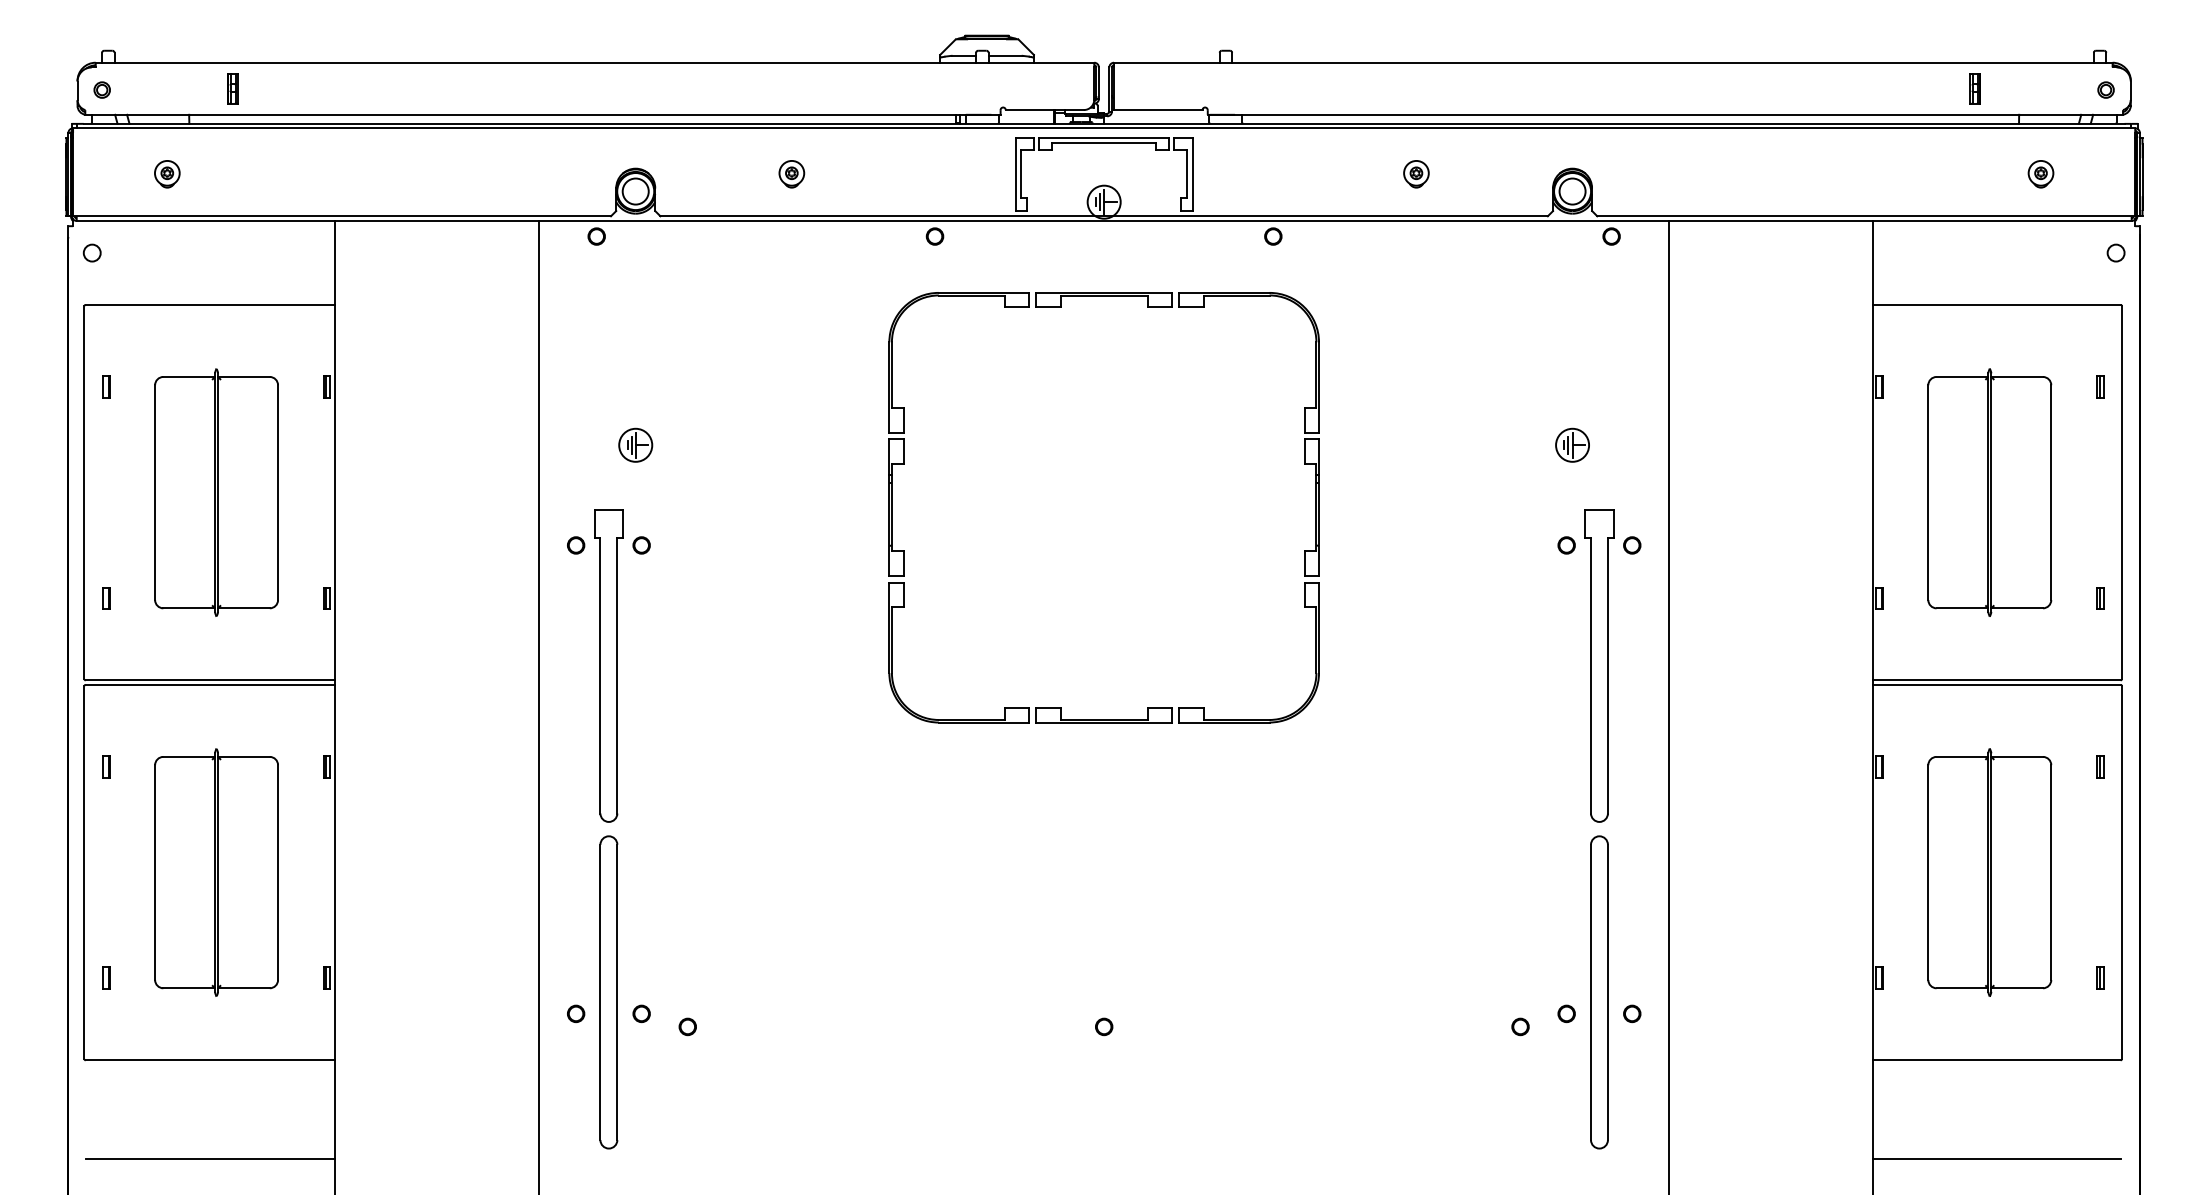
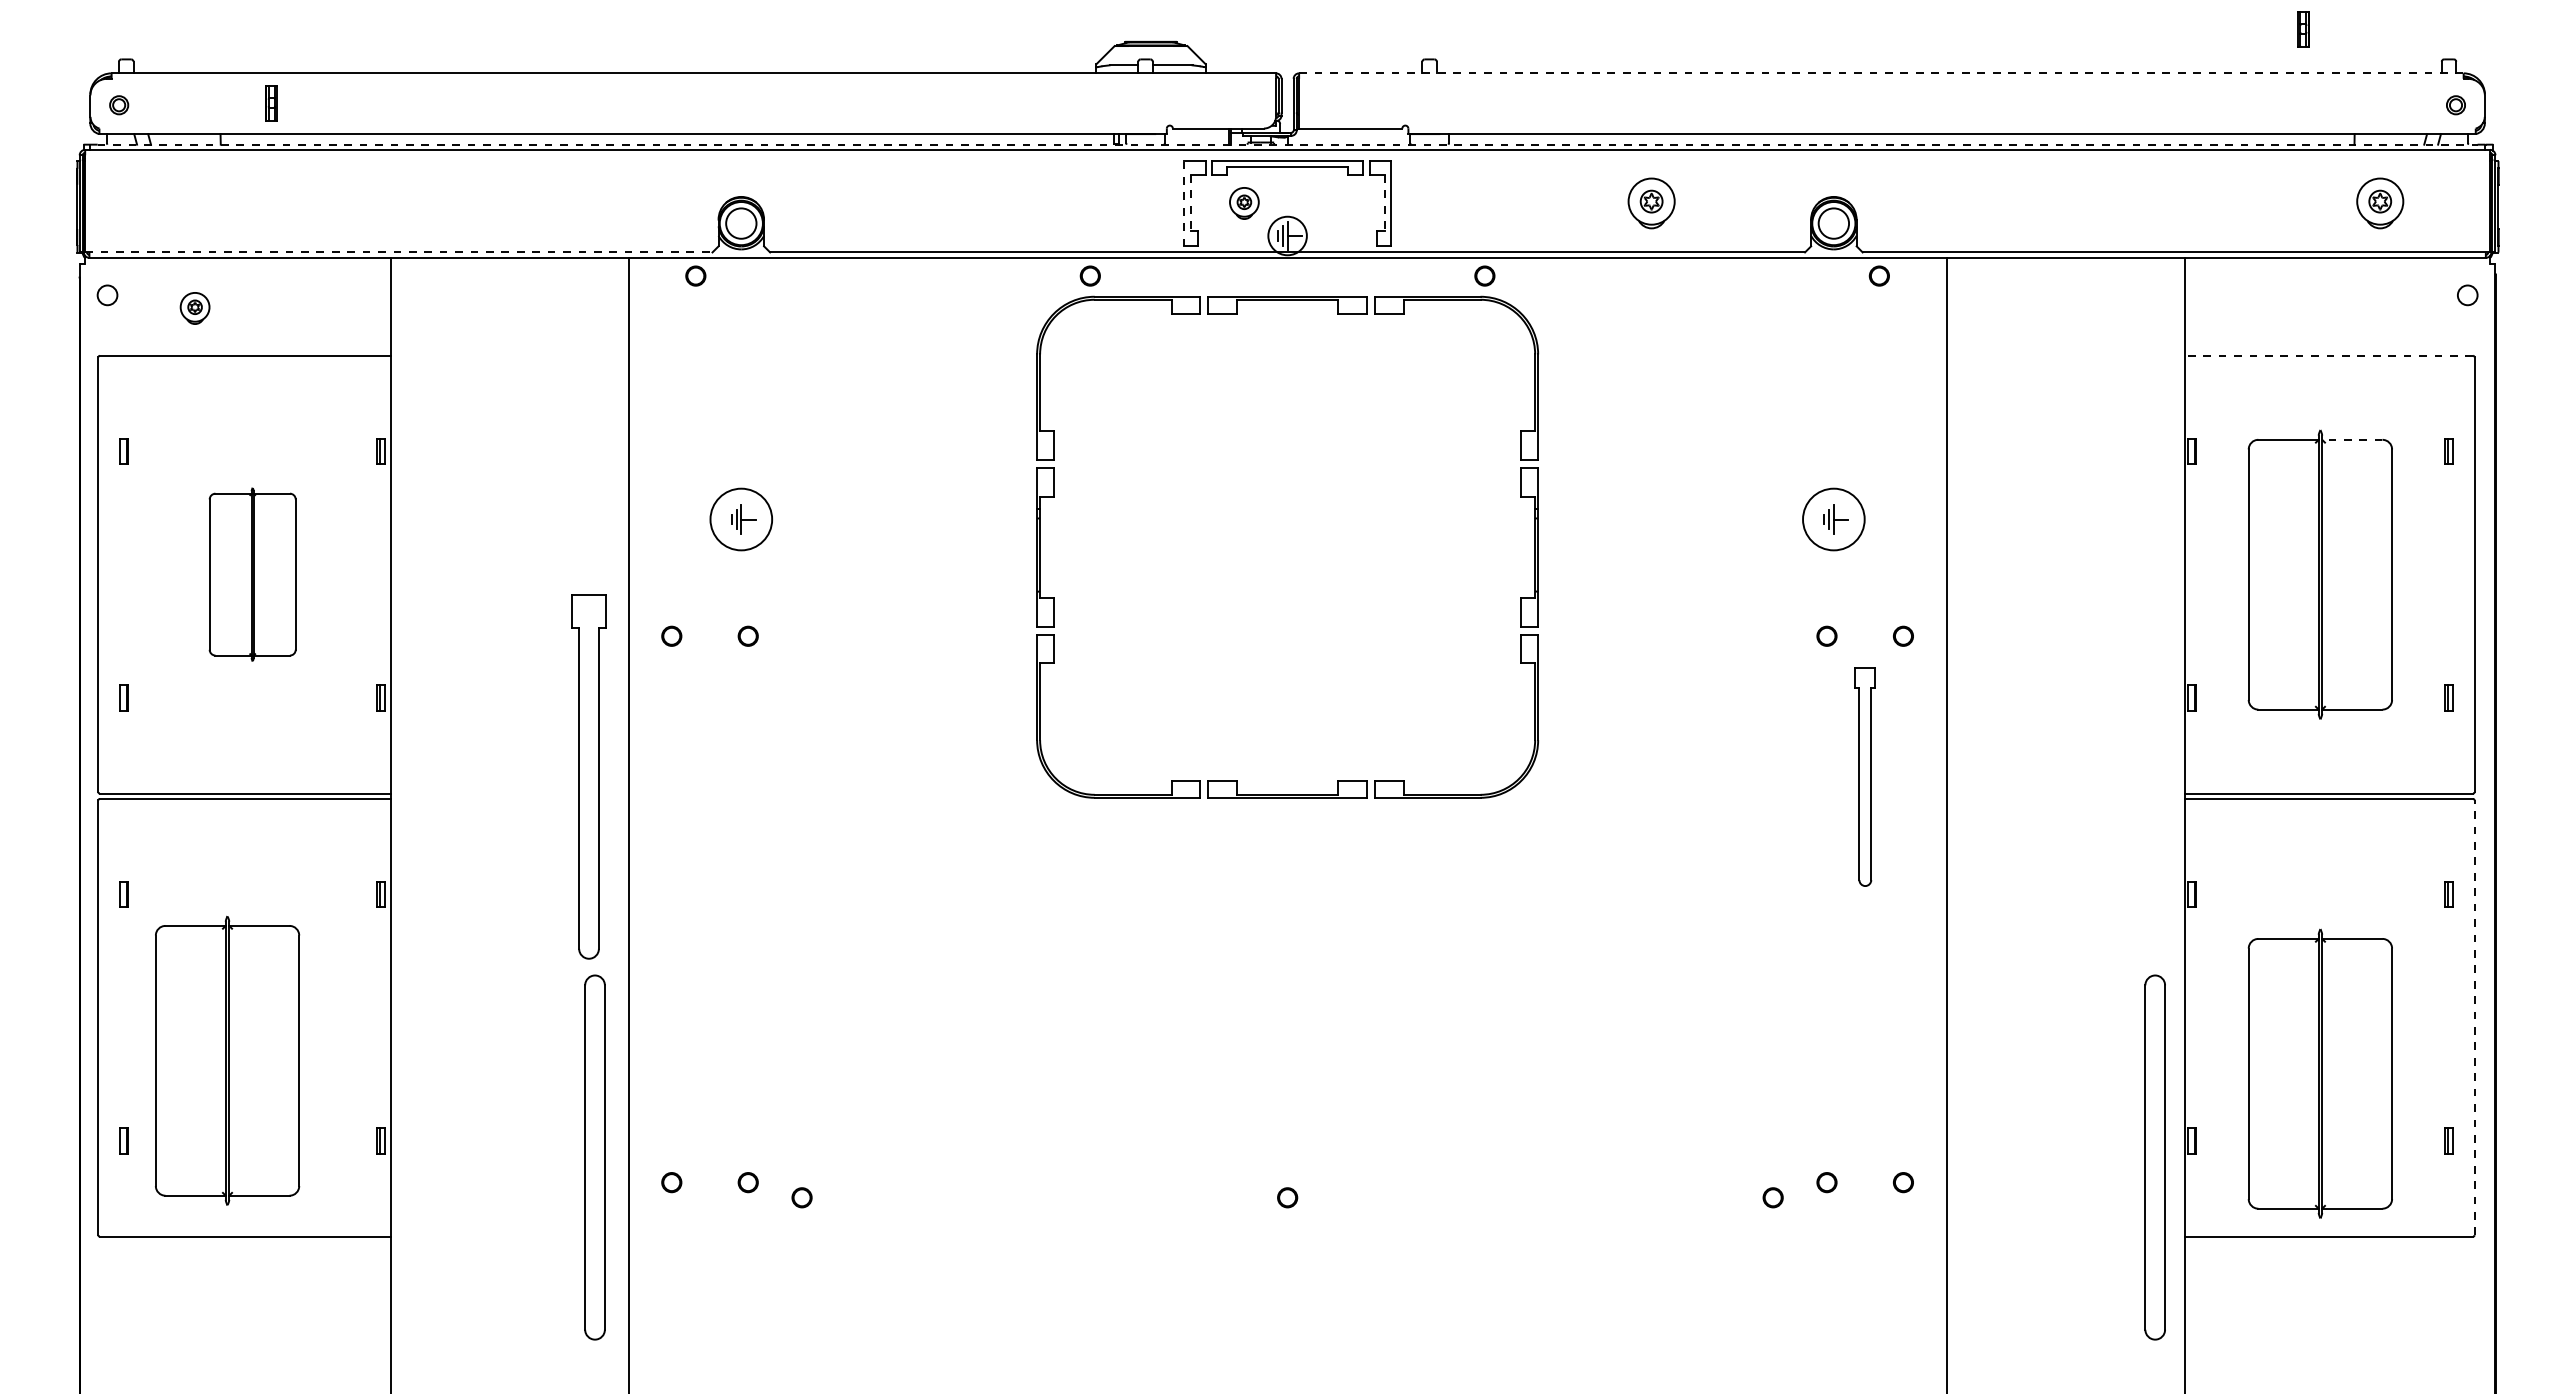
line: (1613, 62) -> (1881, 73), solid -> dashed
part: (1975, 88) -> (2303, 29), moved
line: (1104, 123) -> (1287, 144), solid -> dashed
part: (166, 174) -> (194, 308), moved
part: (791, 174) -> (1244, 203), moved
line: (1015, 174) -> (1184, 203), solid -> dashed
line: (1020, 174) -> (1190, 203), solid -> dashed
line: (1187, 174) -> (1384, 203), solid -> dashed
part: (1416, 174) -> (1651, 203), size x1.6
part: (2040, 174) -> (2379, 203), size x1.6
line: (341, 216) -> (398, 252), solid -> dashed
line: (1996, 304) -> (2328, 355), solid -> dashed
part: (1061, 308) -> (1237, 314), moved
line: (2016, 376) -> (2351, 439), solid -> dashed
circle: (635, 445) -> (741, 519), size x1.6
circle: (1572, 445) -> (1833, 519), size x1.6
part: (216, 492) -> (252, 574), size x0.6
part: (608, 665) -> (588, 776), moved
part: (1599, 665) -> (1865, 776), size x0.6
part: (216, 872) -> (227, 1060), moved
part: (1989, 872) -> (2319, 1073), moved
line: (2121, 872) -> (2474, 1017), solid -> dashed
part: (608, 992) -> (594, 1157), moved
part: (1598, 992) -> (2154, 1157), moved
line: (209, 1159) -> (244, 1352), removed
line: (1996, 1159) -> (2328, 1352), removed

